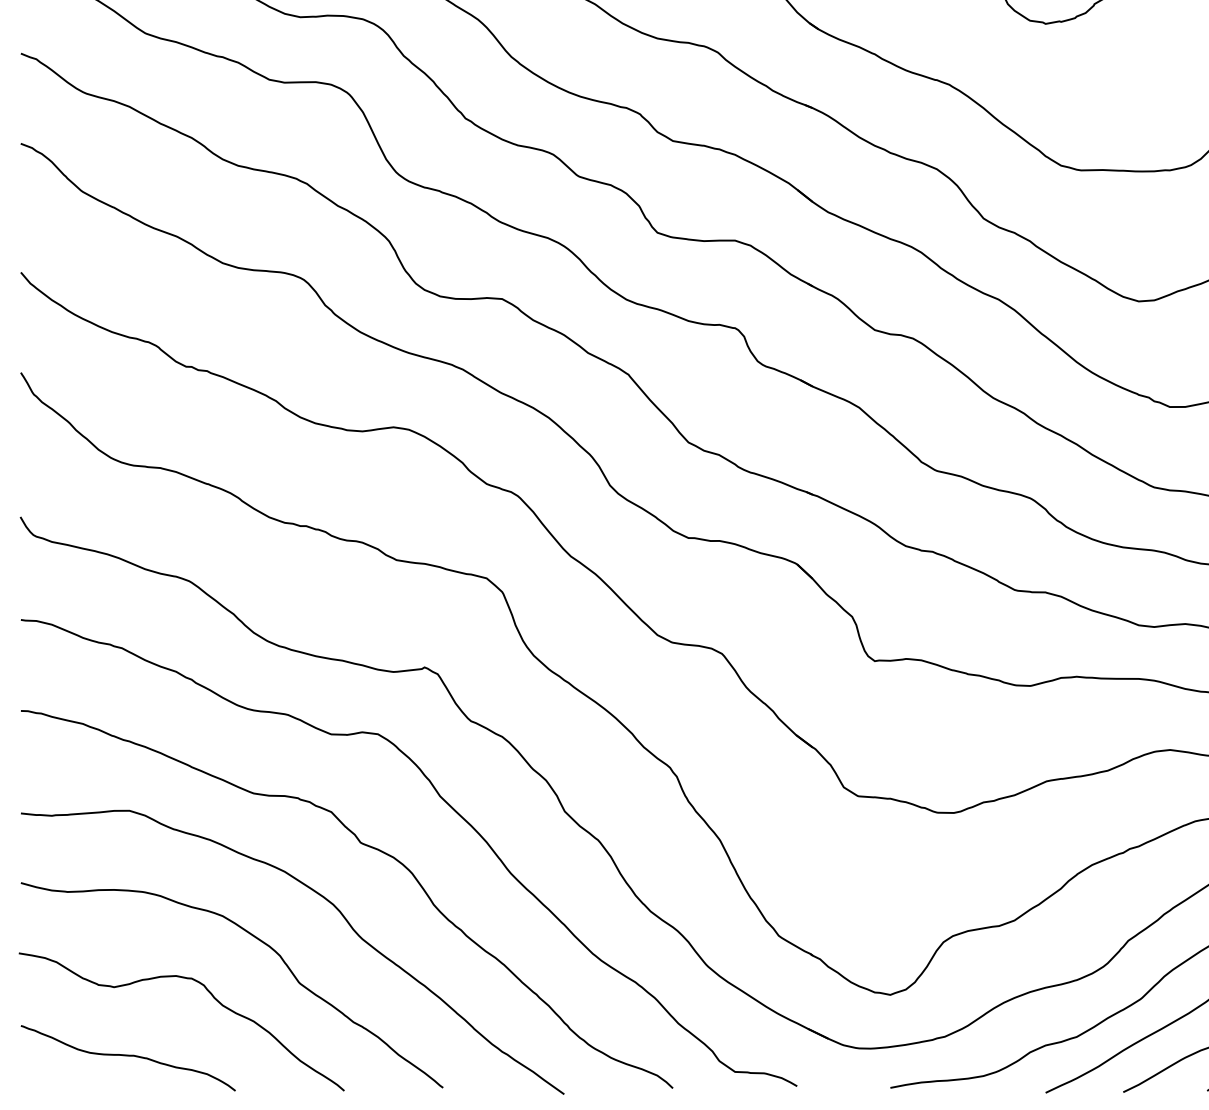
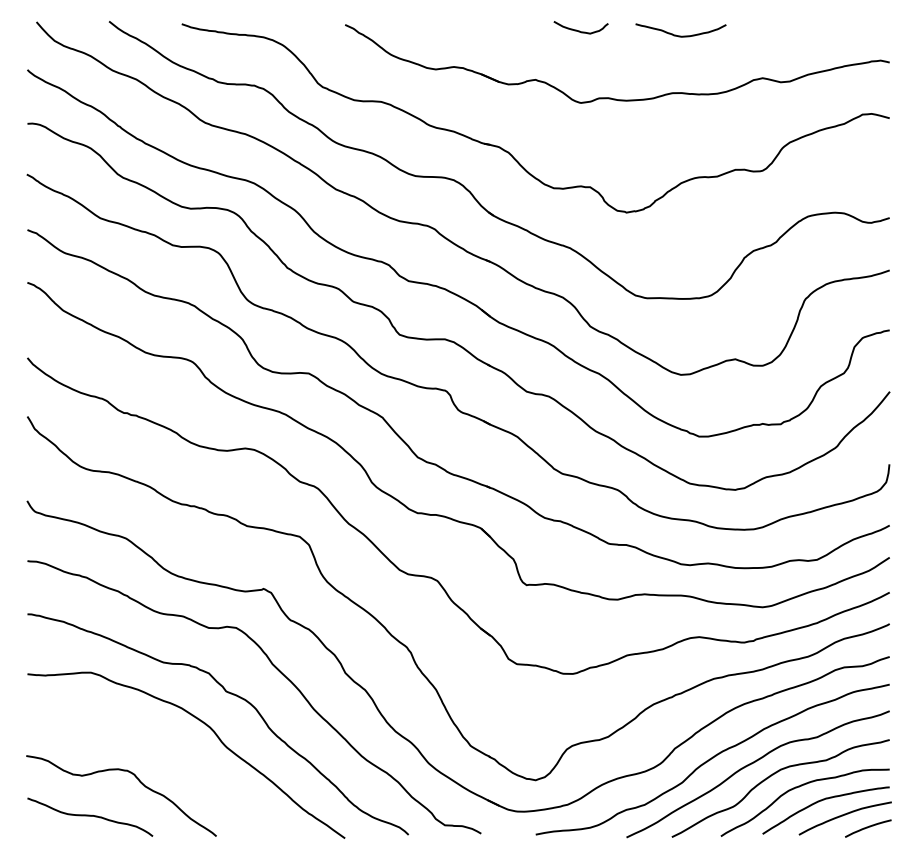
curve: (262, 943) -> (168, 750), removed

